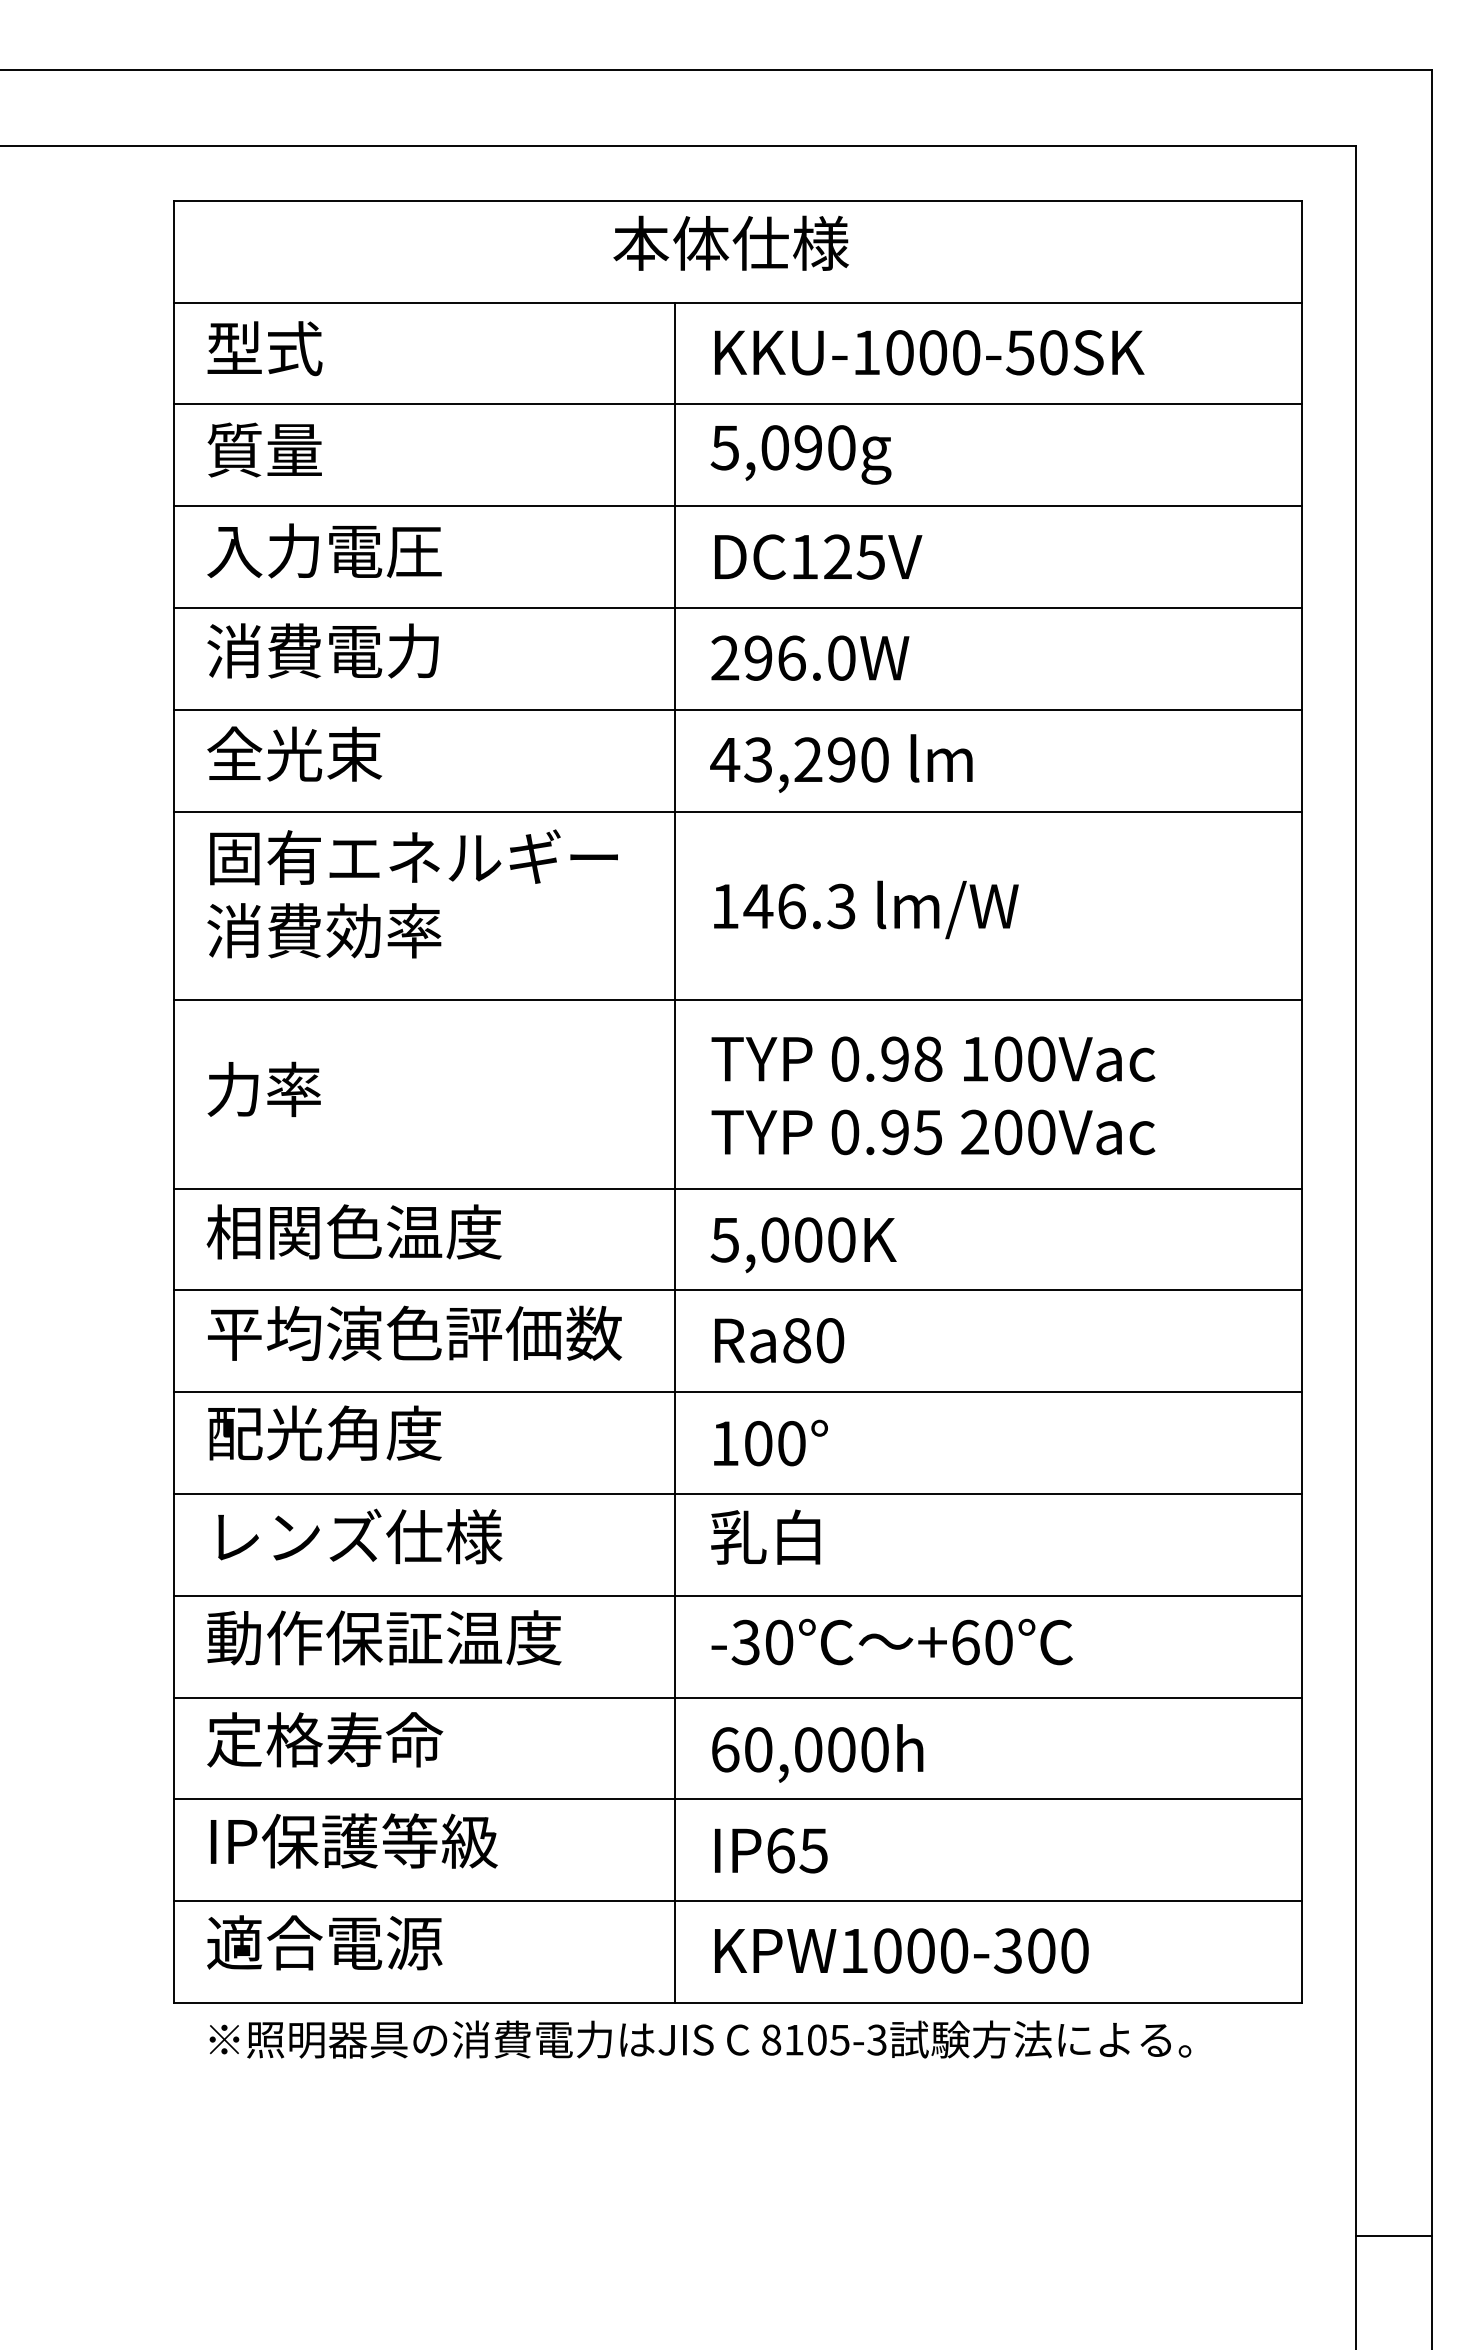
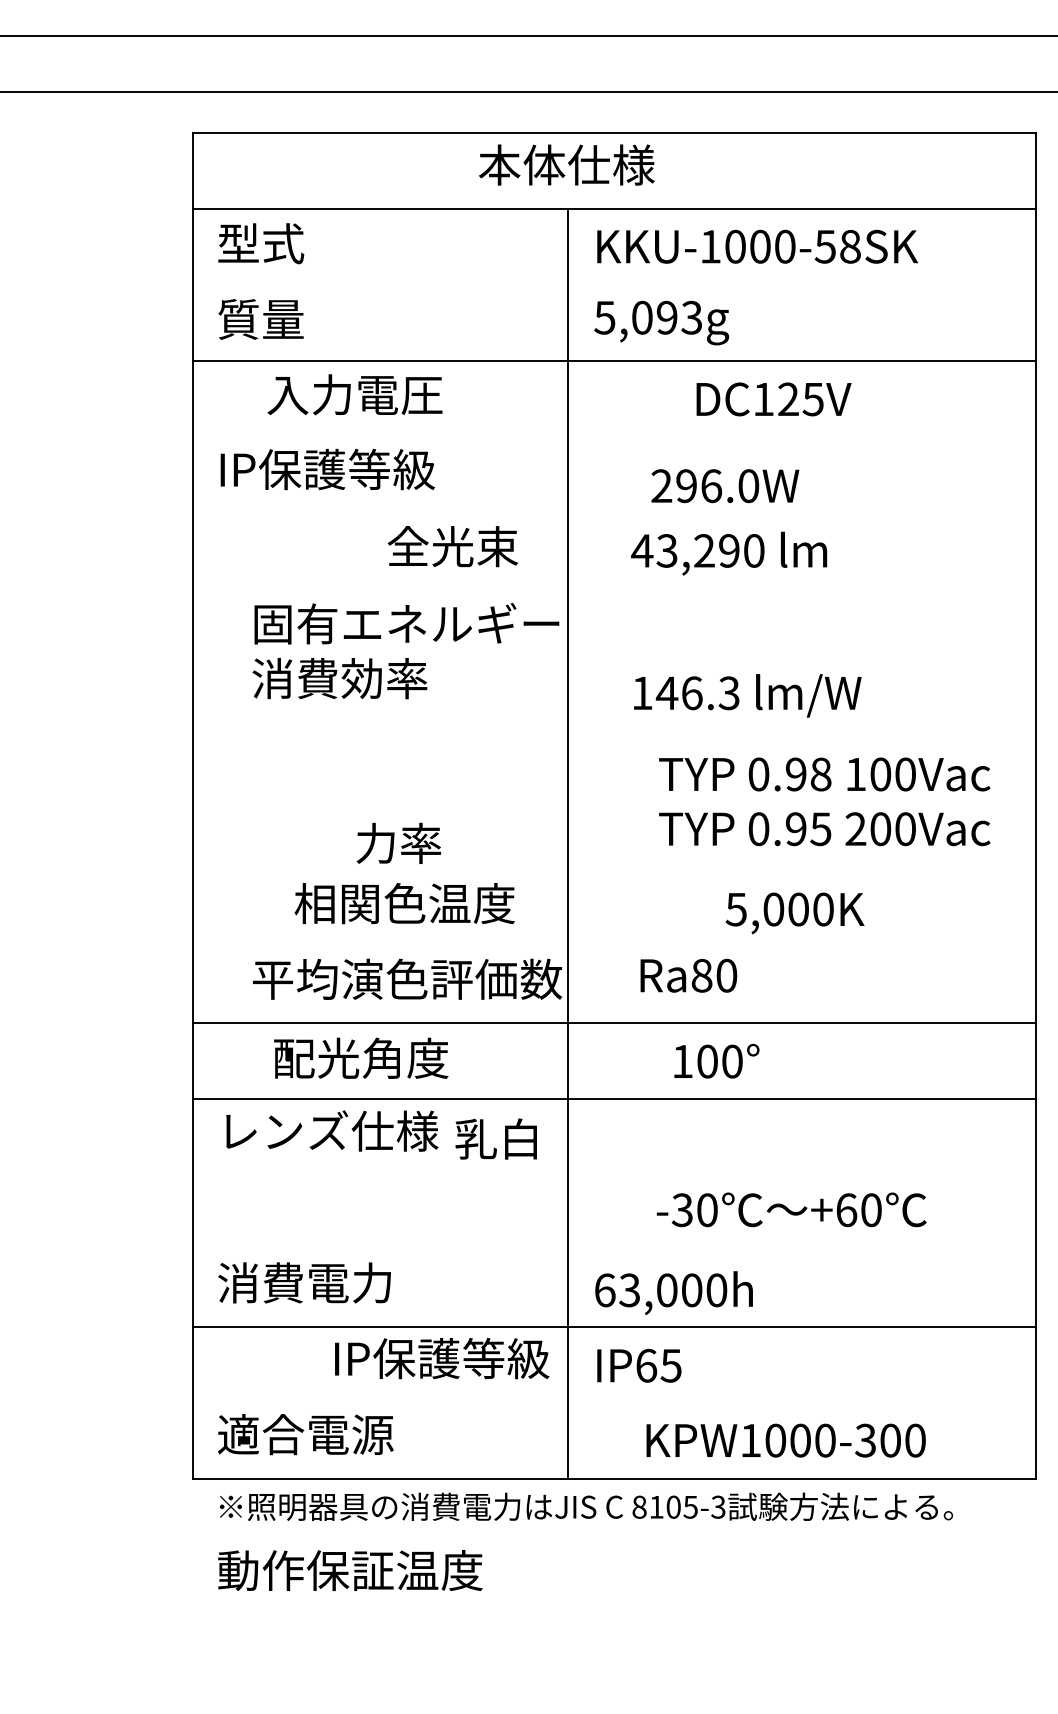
text: (730, 242) -> (566, 164), moved
text: (1053, 352) -> (850, 246), KKU-1000-50SK -> KKU-1000-58SK
line: (738, 404) -> (614, 285), removed
text: (841, 447) -> (691, 317), 5,090g -> 5,093g
text: (324, 550) -> (354, 394), moved
text: (818, 556) -> (774, 398), moved
line: (738, 608) -> (614, 437), removed
text: (352, 650) -> (326, 469), 消費電力 -> IP保護等級
text: (810, 657) -> (725, 485), moved
line: (738, 709) -> (614, 513), removed
text: (294, 753) -> (452, 546), moved
text: (841, 763) -> (729, 553), moved
line: (738, 811) -> (614, 589), removed
text: (412, 893) -> (405, 650), moved
text: (866, 909) -> (747, 695), moved
line: (738, 1000) -> (614, 730), removed
text: (263, 1088) -> (398, 842), moved
text: (933, 1095) -> (824, 801), moved
line: (738, 1188) -> (614, 871), removed
text: (353, 1231) -> (404, 903), moved
text: (803, 1245) -> (794, 913), moved
line: (738, 1290) -> (614, 947), removed
text: (414, 1332) -> (407, 978), moved
text: (779, 1340) -> (688, 975), moved
text: (324, 1432) -> (360, 1057), moved
text: (770, 1442) -> (716, 1060), moved
text: (765, 1536) -> (496, 1138), moved
line: (738, 1595) -> (614, 1175), removed
text: (384, 1637) -> (350, 1570), moved
text: (891, 1641) -> (791, 1209), moved
line: (738, 1697) -> (614, 1251), removed
text: (325, 1739) -> (306, 1282), 定格寿命 -> 消費電力
text: (758, 1749) -> (629, 1290), 60,000h -> 63,000h
text: (353, 1840) -> (441, 1358), moved
line: (738, 1901) -> (614, 1403), removed
text: (901, 1950) -> (785, 1440), moved

